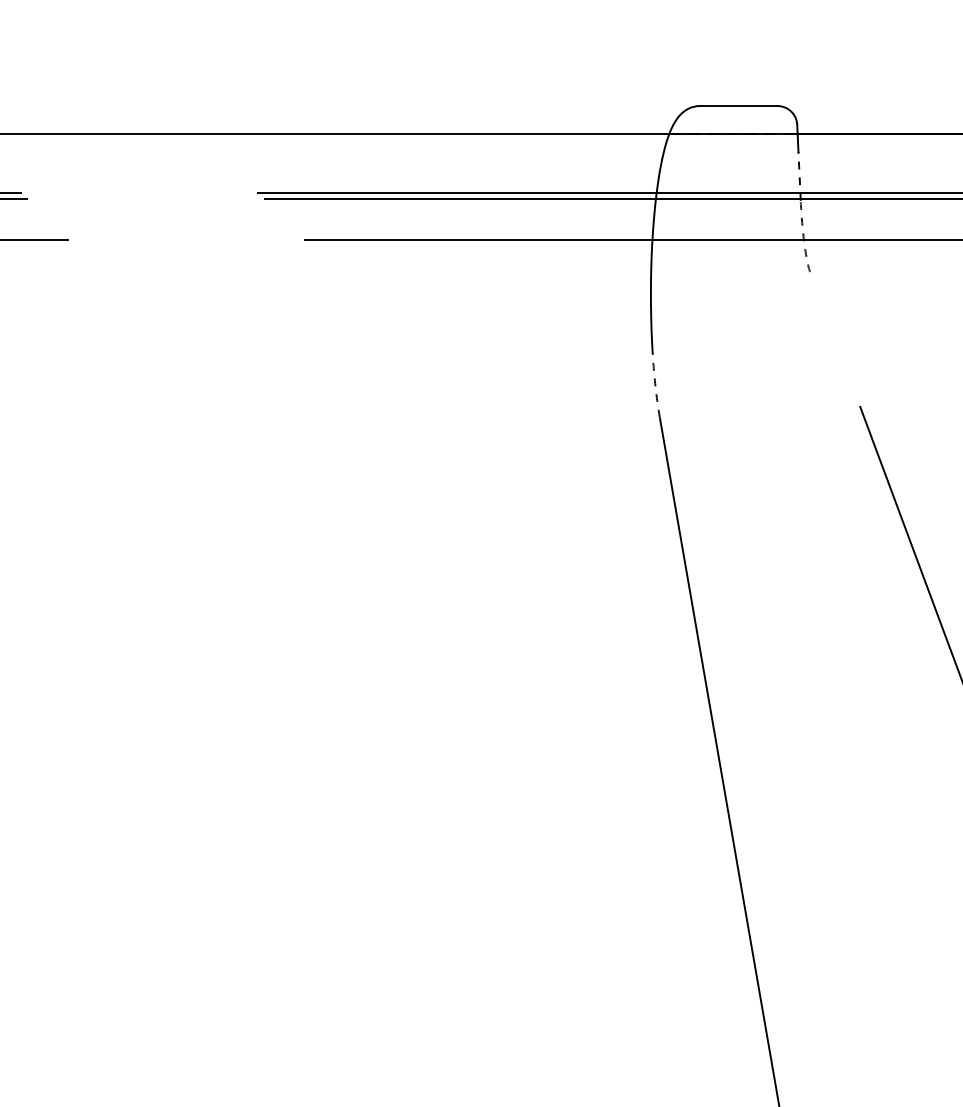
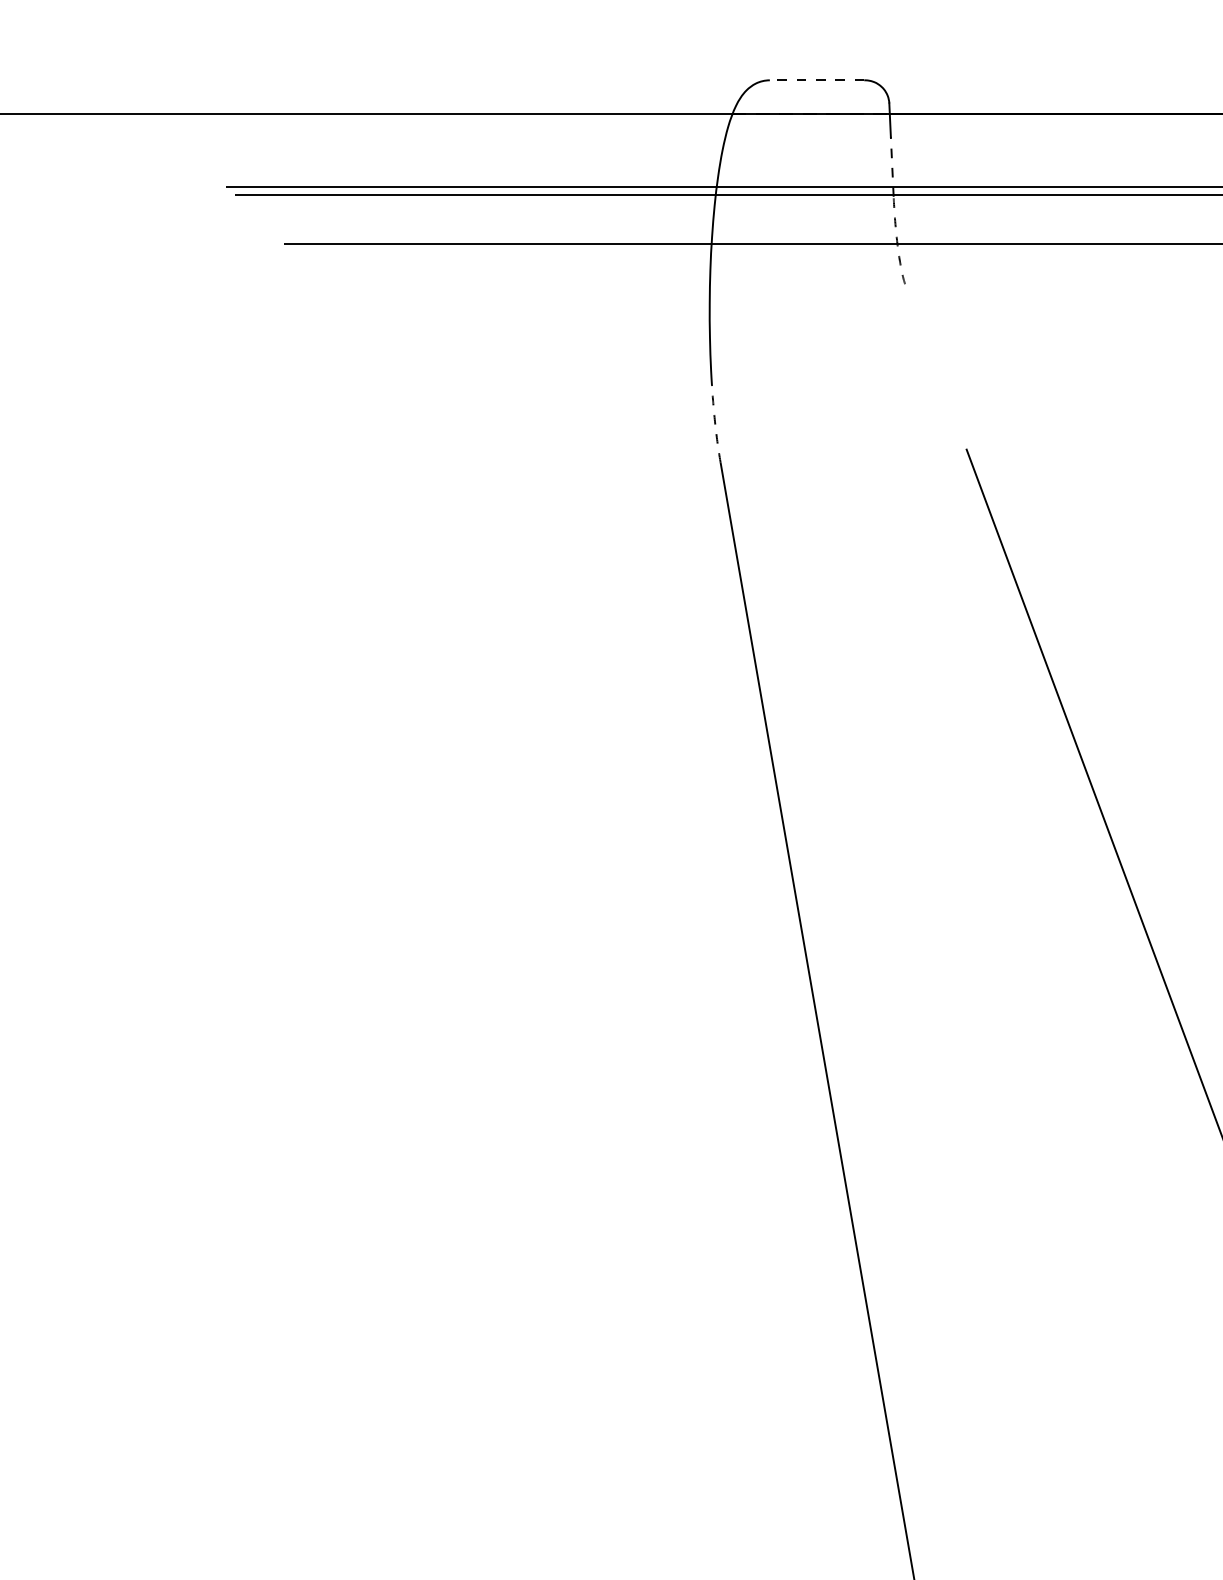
line: (737, 106) -> (816, 80), solid -> dashed

